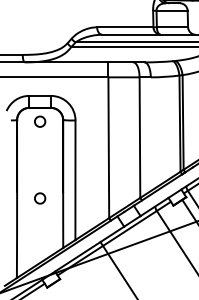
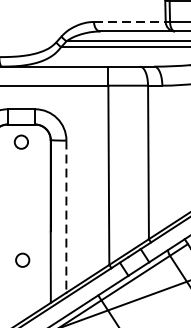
line: (125, 27) -> (130, 22), solid -> dashed
line: (75, 180) -> (66, 216), solid -> dashed
circle: (40, 198) -> (23, 260), moved

